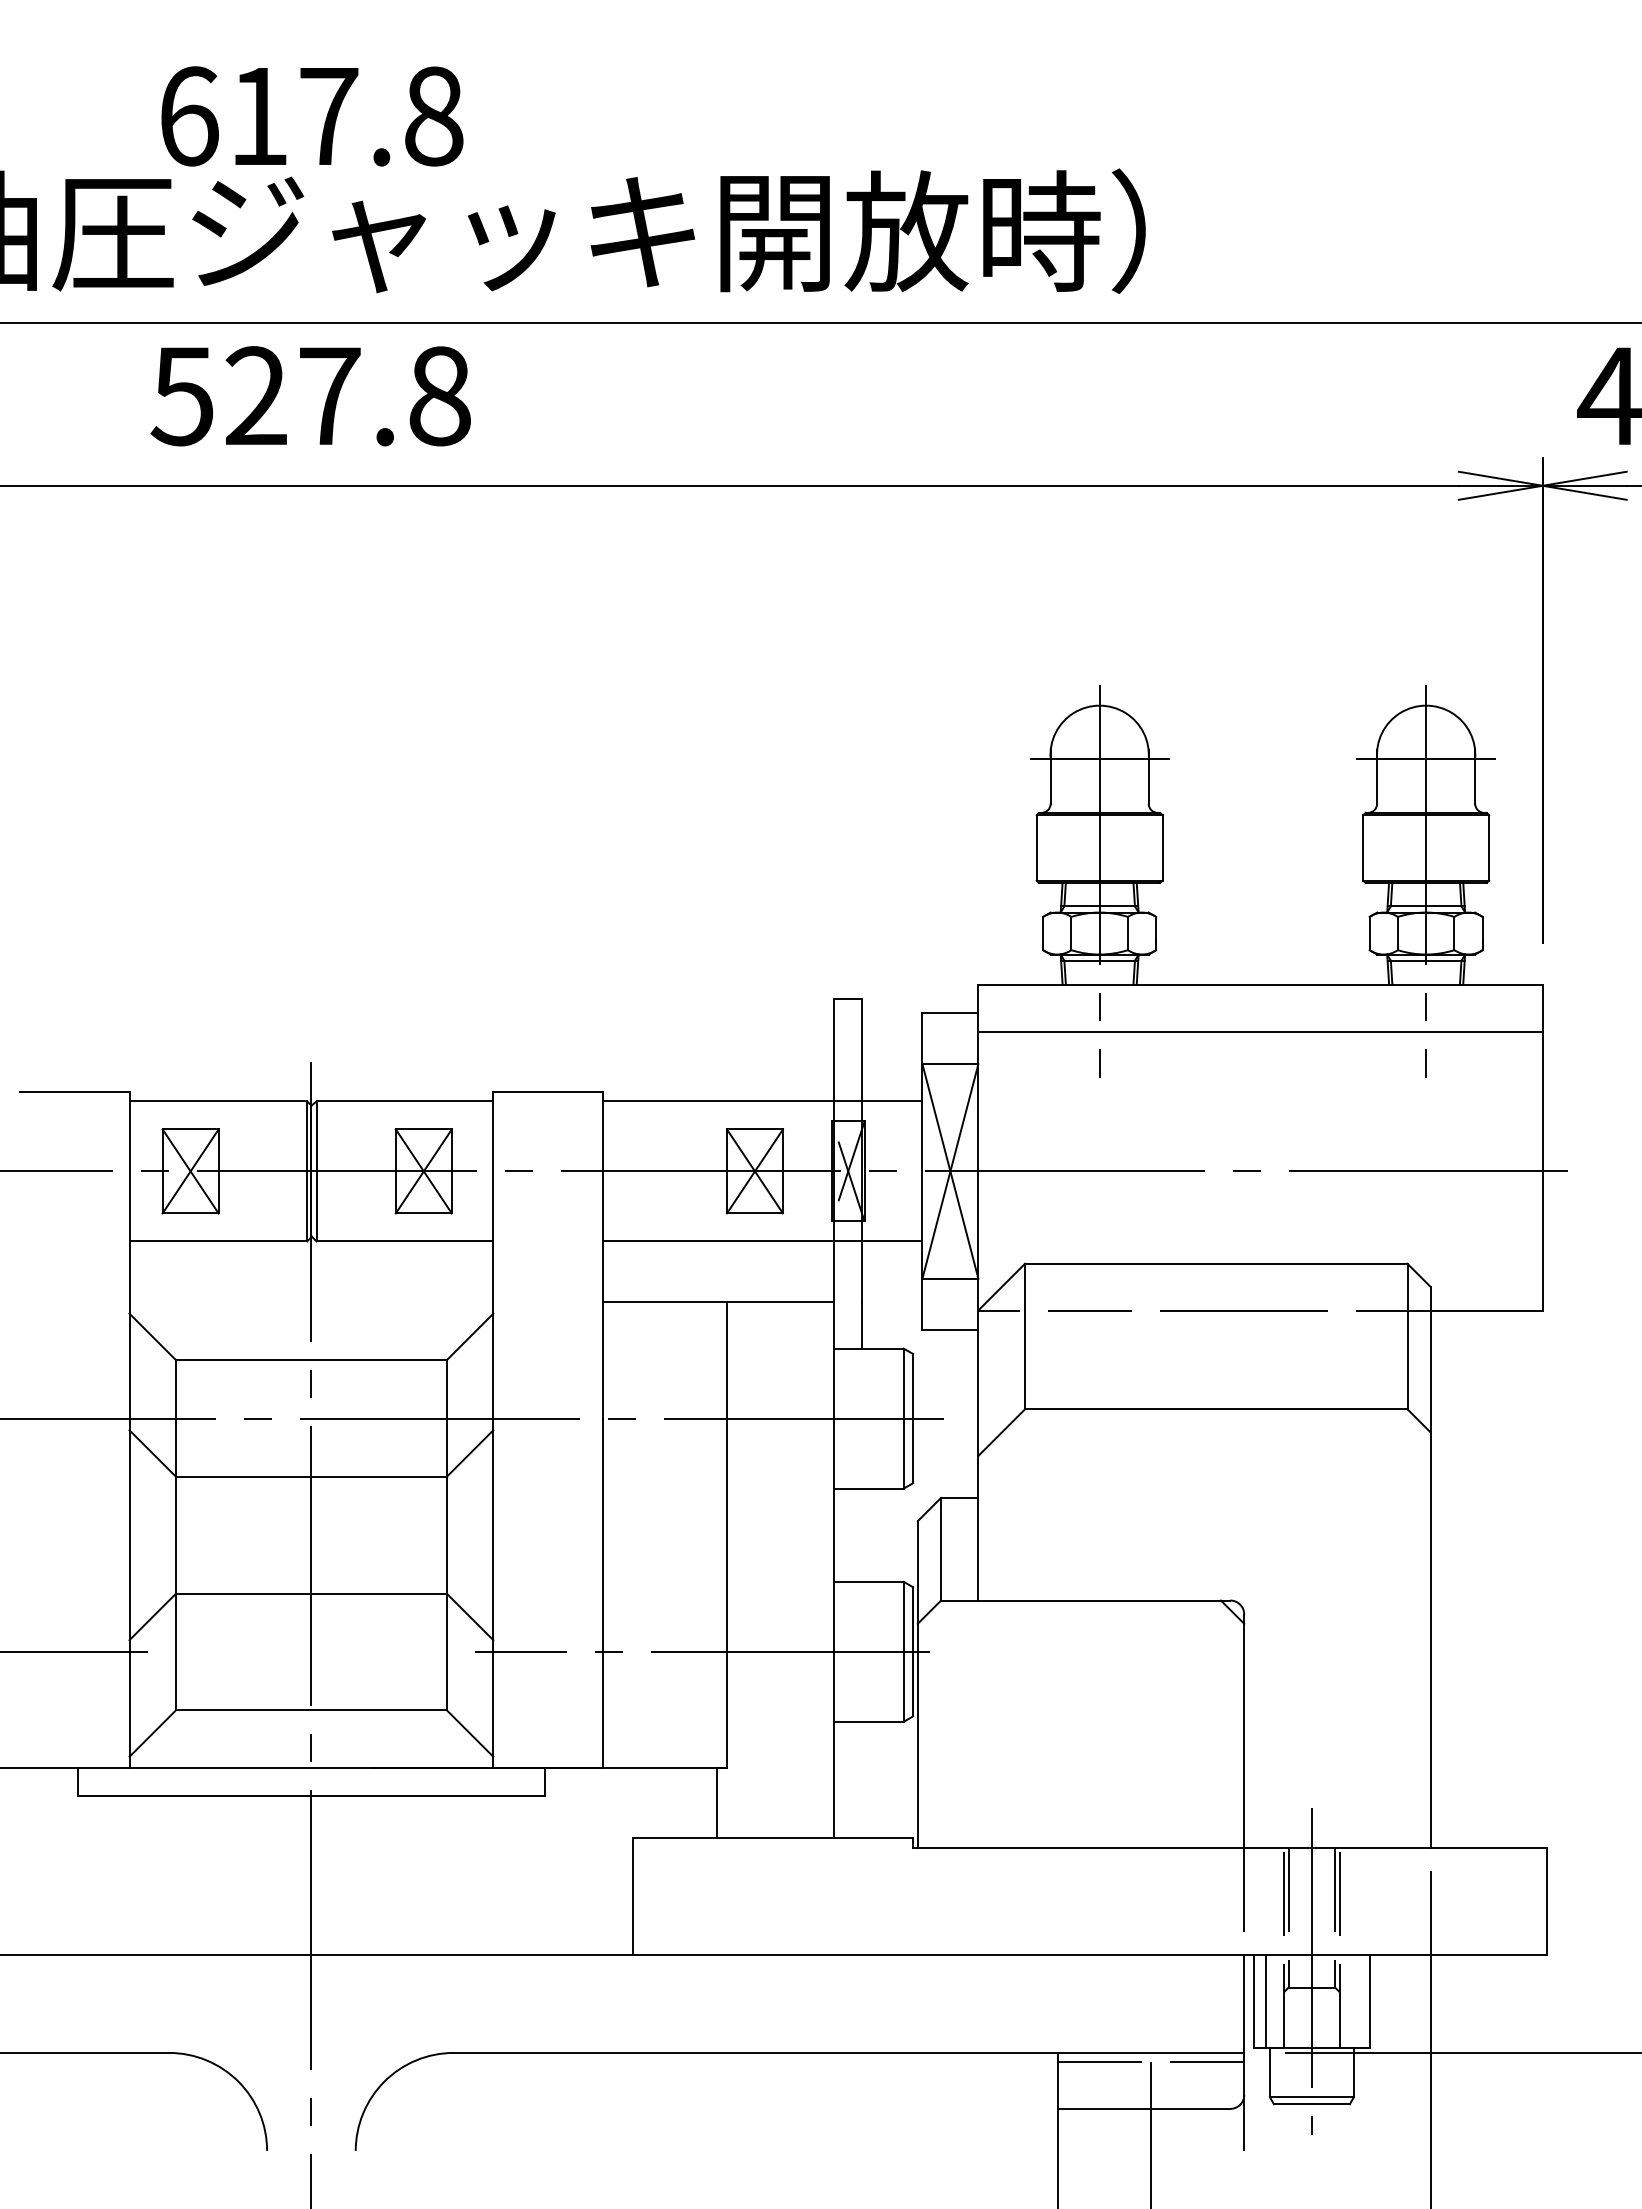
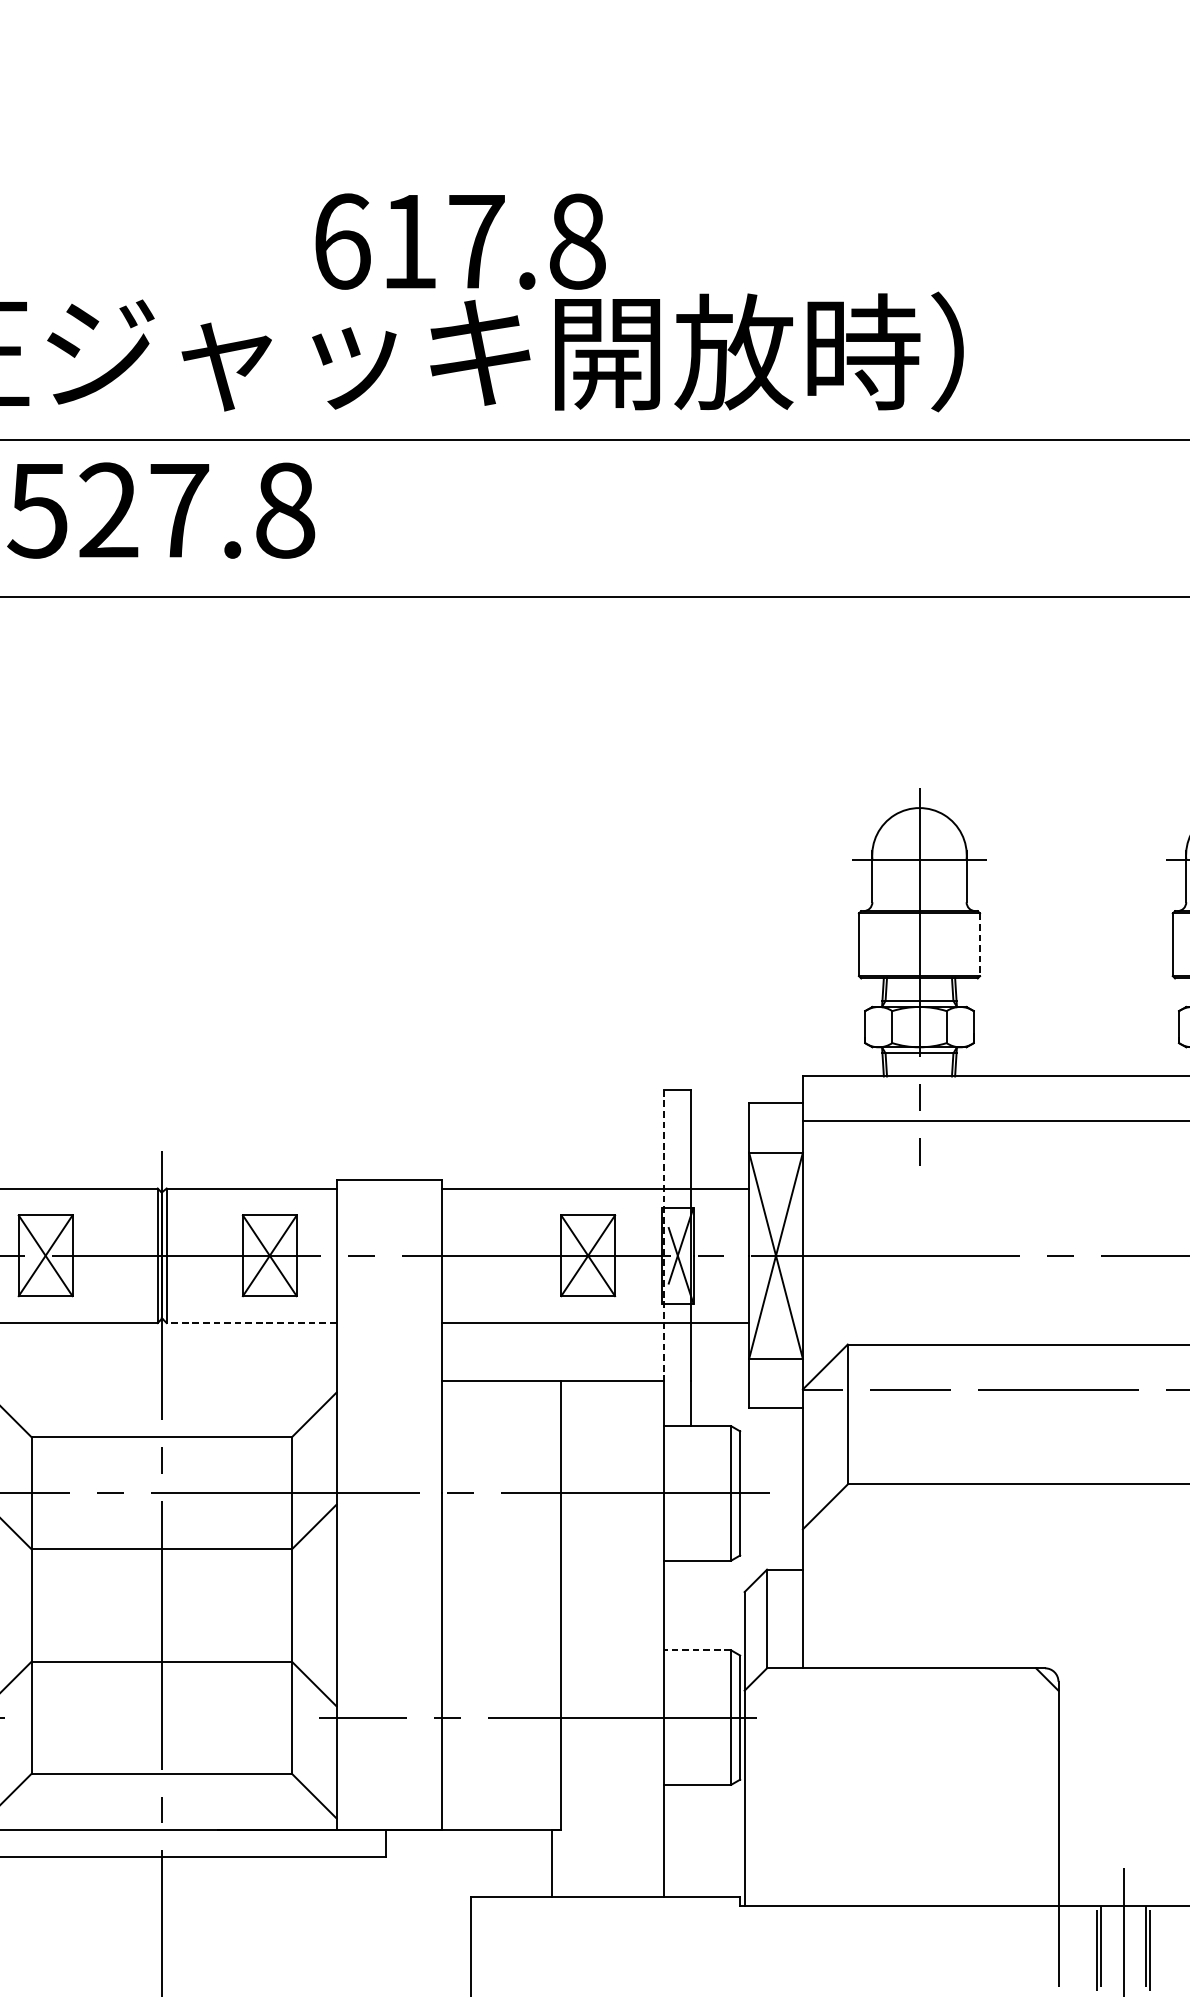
text: (312, 116) -> (460, 241), moved
line: (1162, 847) -> (979, 944), solid -> dashed
line: (833, 1150) -> (663, 1235), solid -> dashed
line: (404, 1241) -> (251, 1323), solid -> dashed
line: (868, 1581) -> (697, 1650), solid -> dashed

